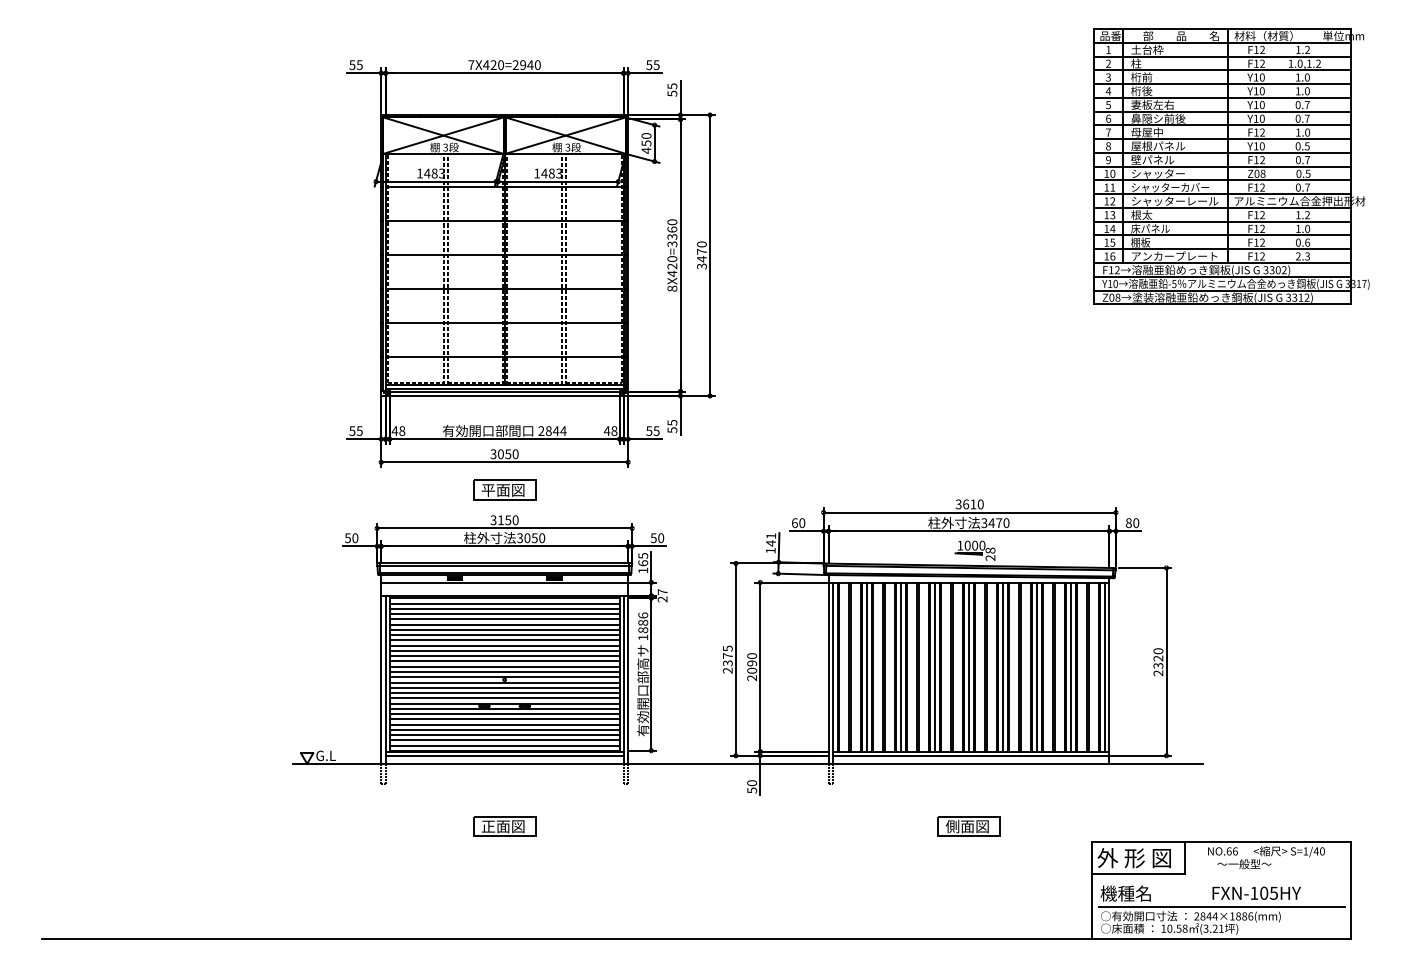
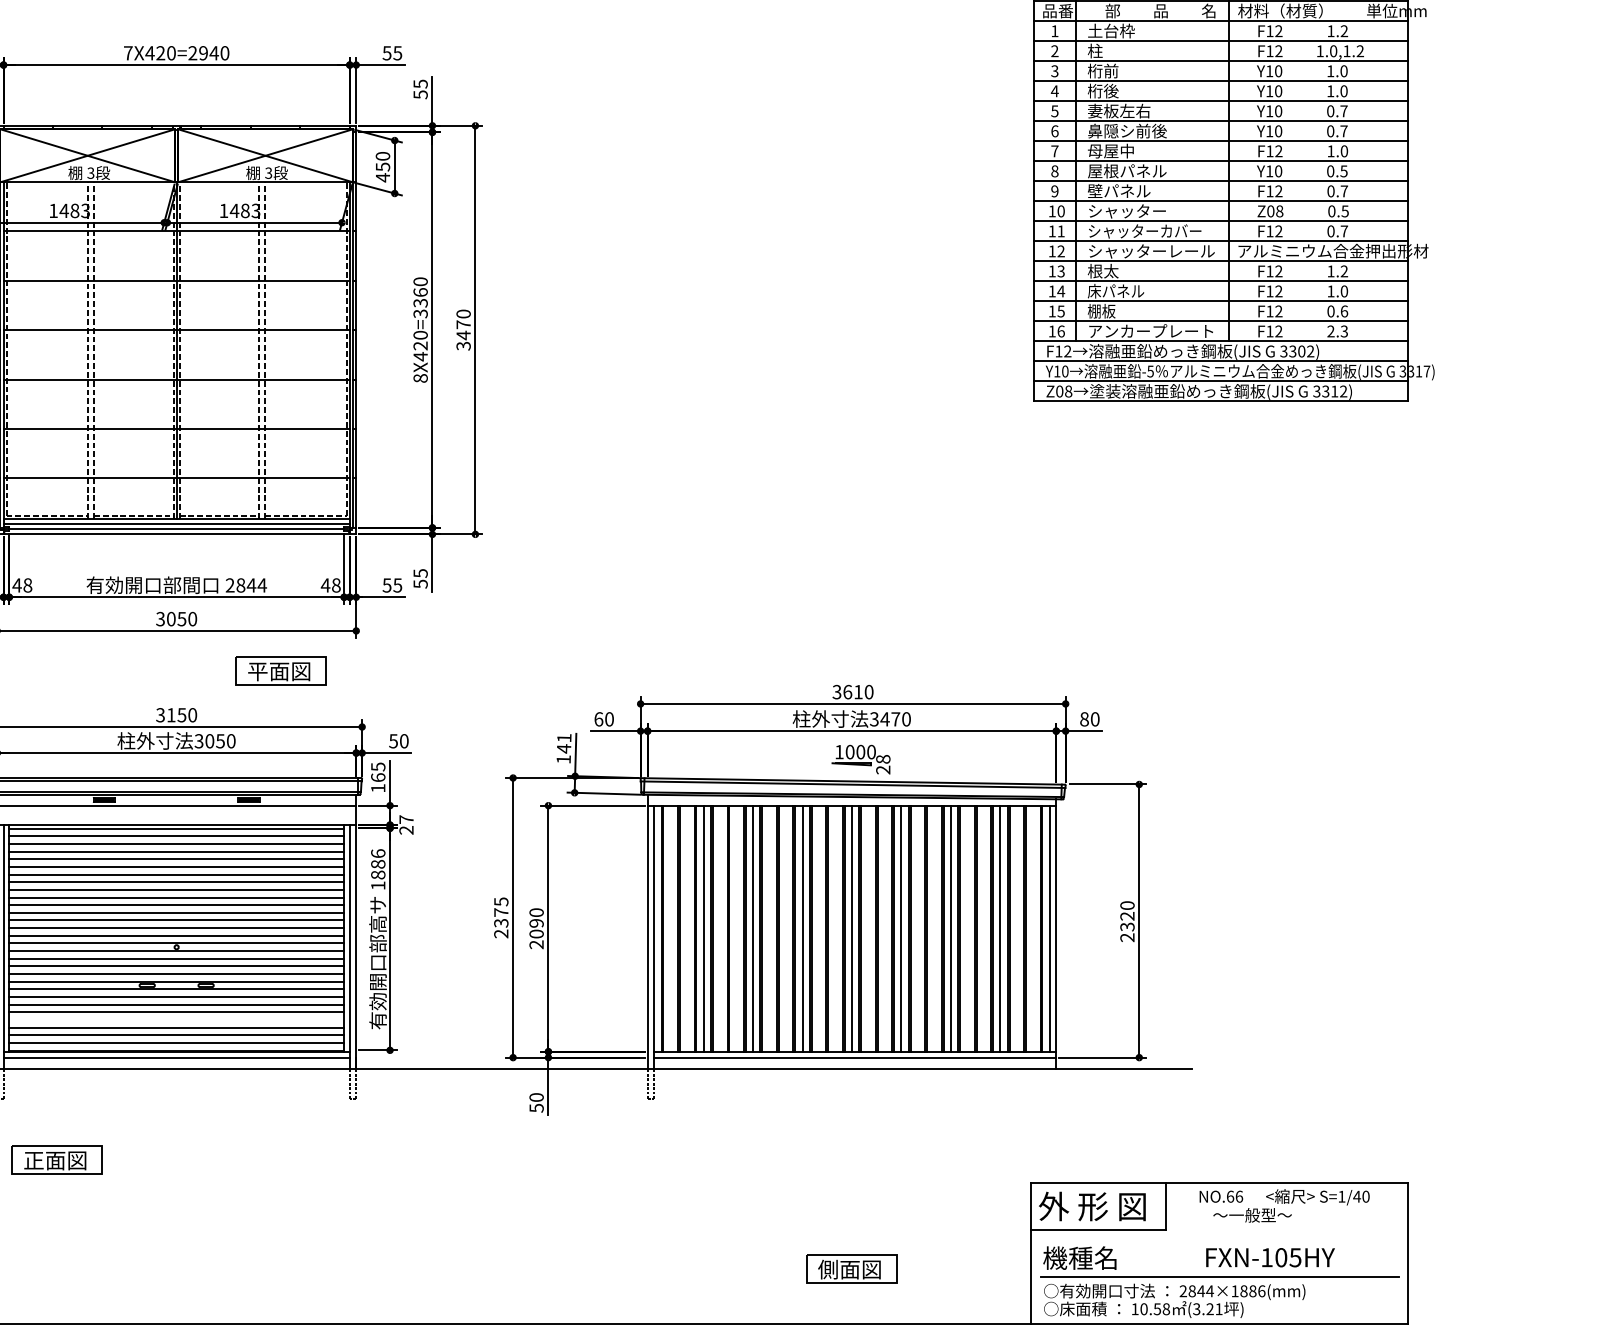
part: (504, 489) -> (281, 670), moved
line: (504, 729) -> (176, 1019), removed
part: (504, 826) -> (57, 1160), moved
part: (968, 826) -> (851, 1269), moved

